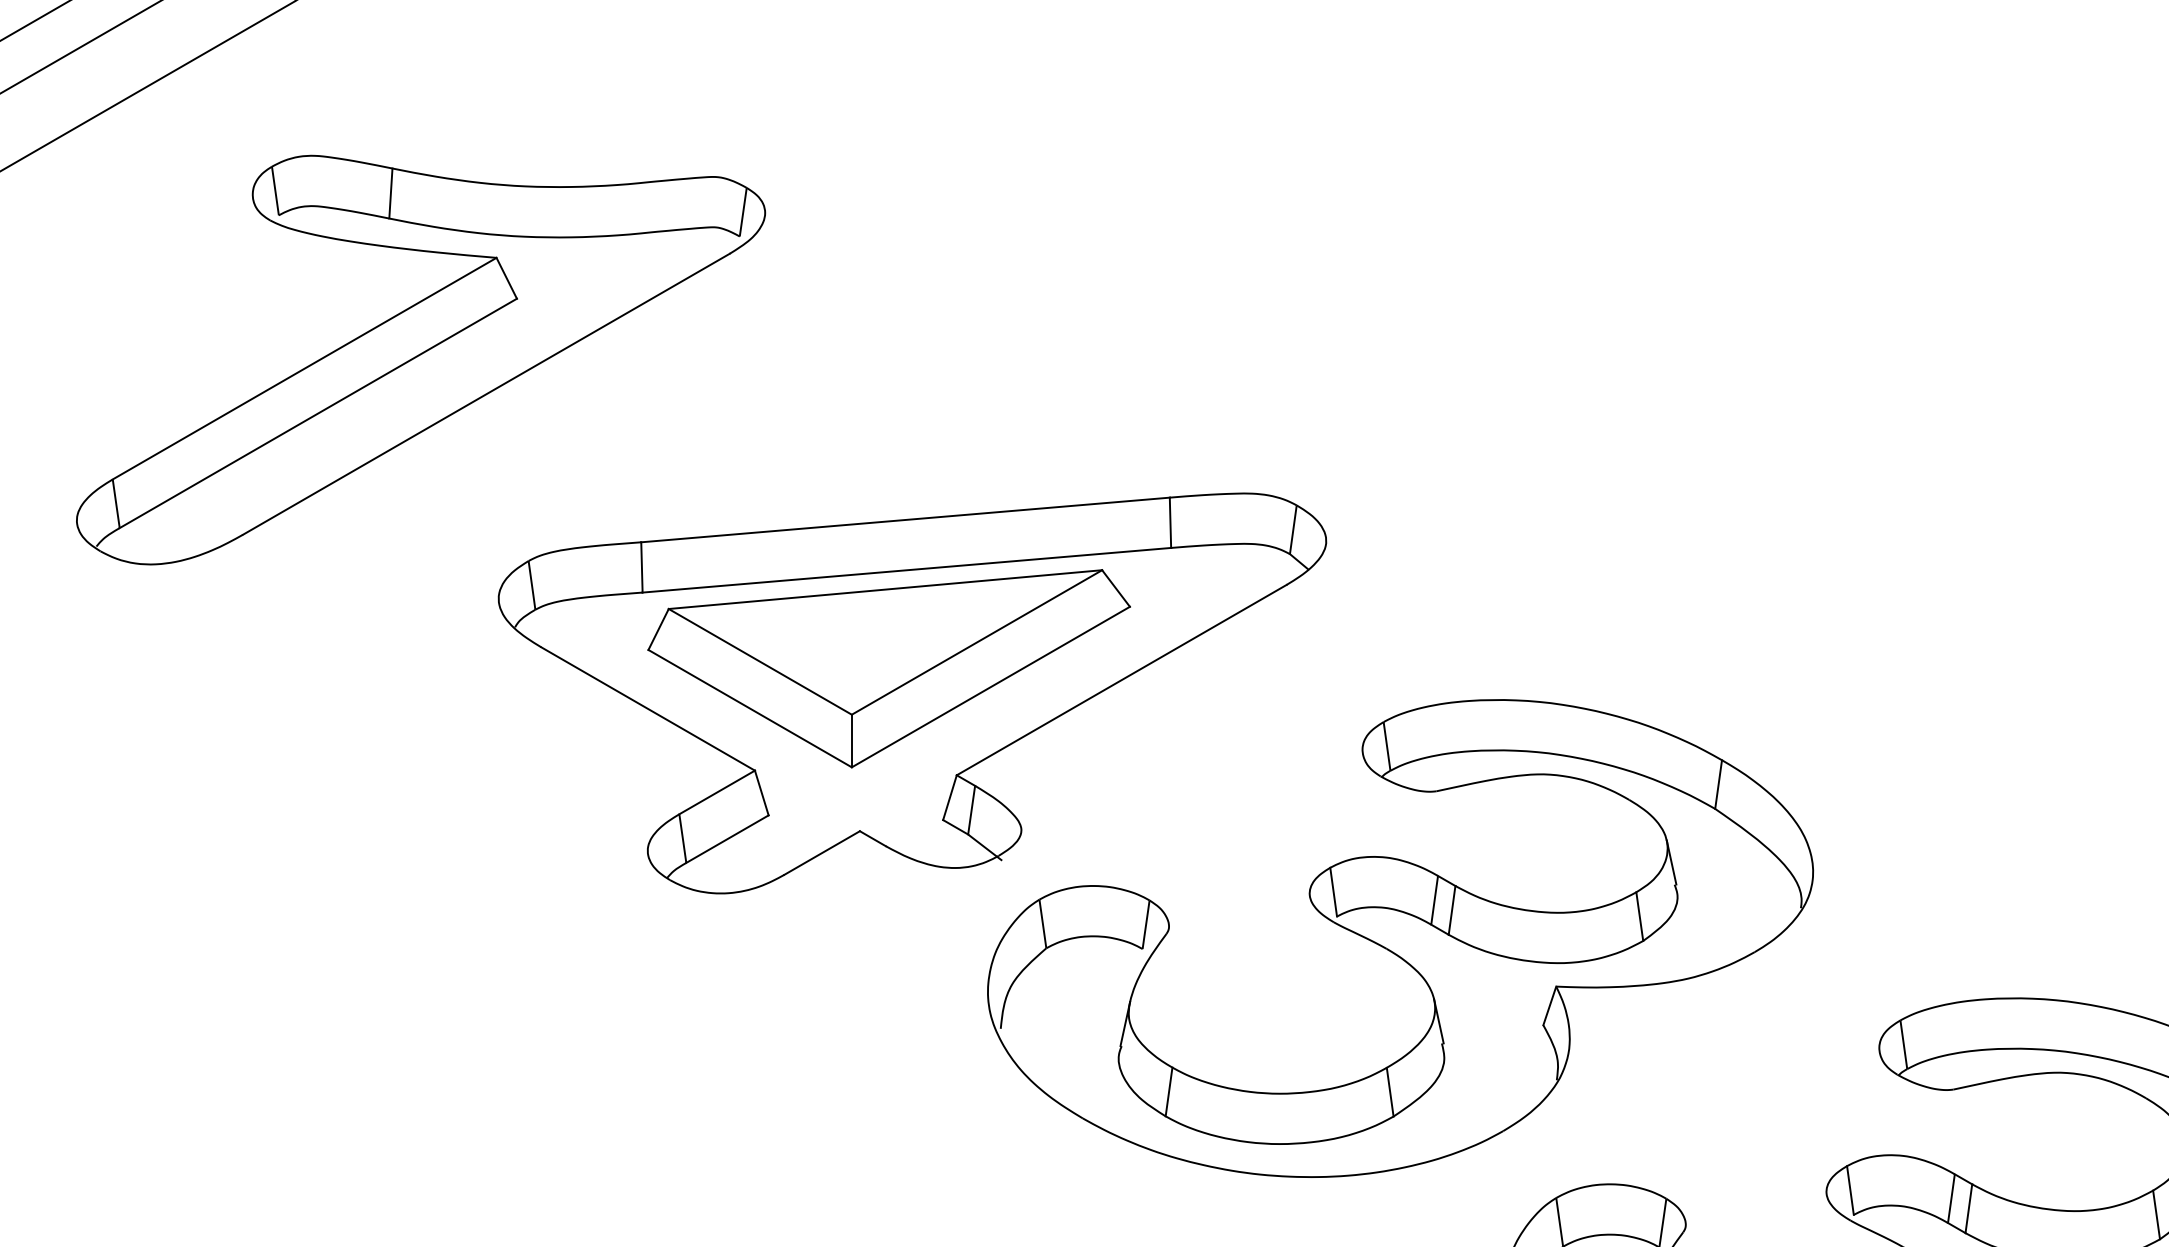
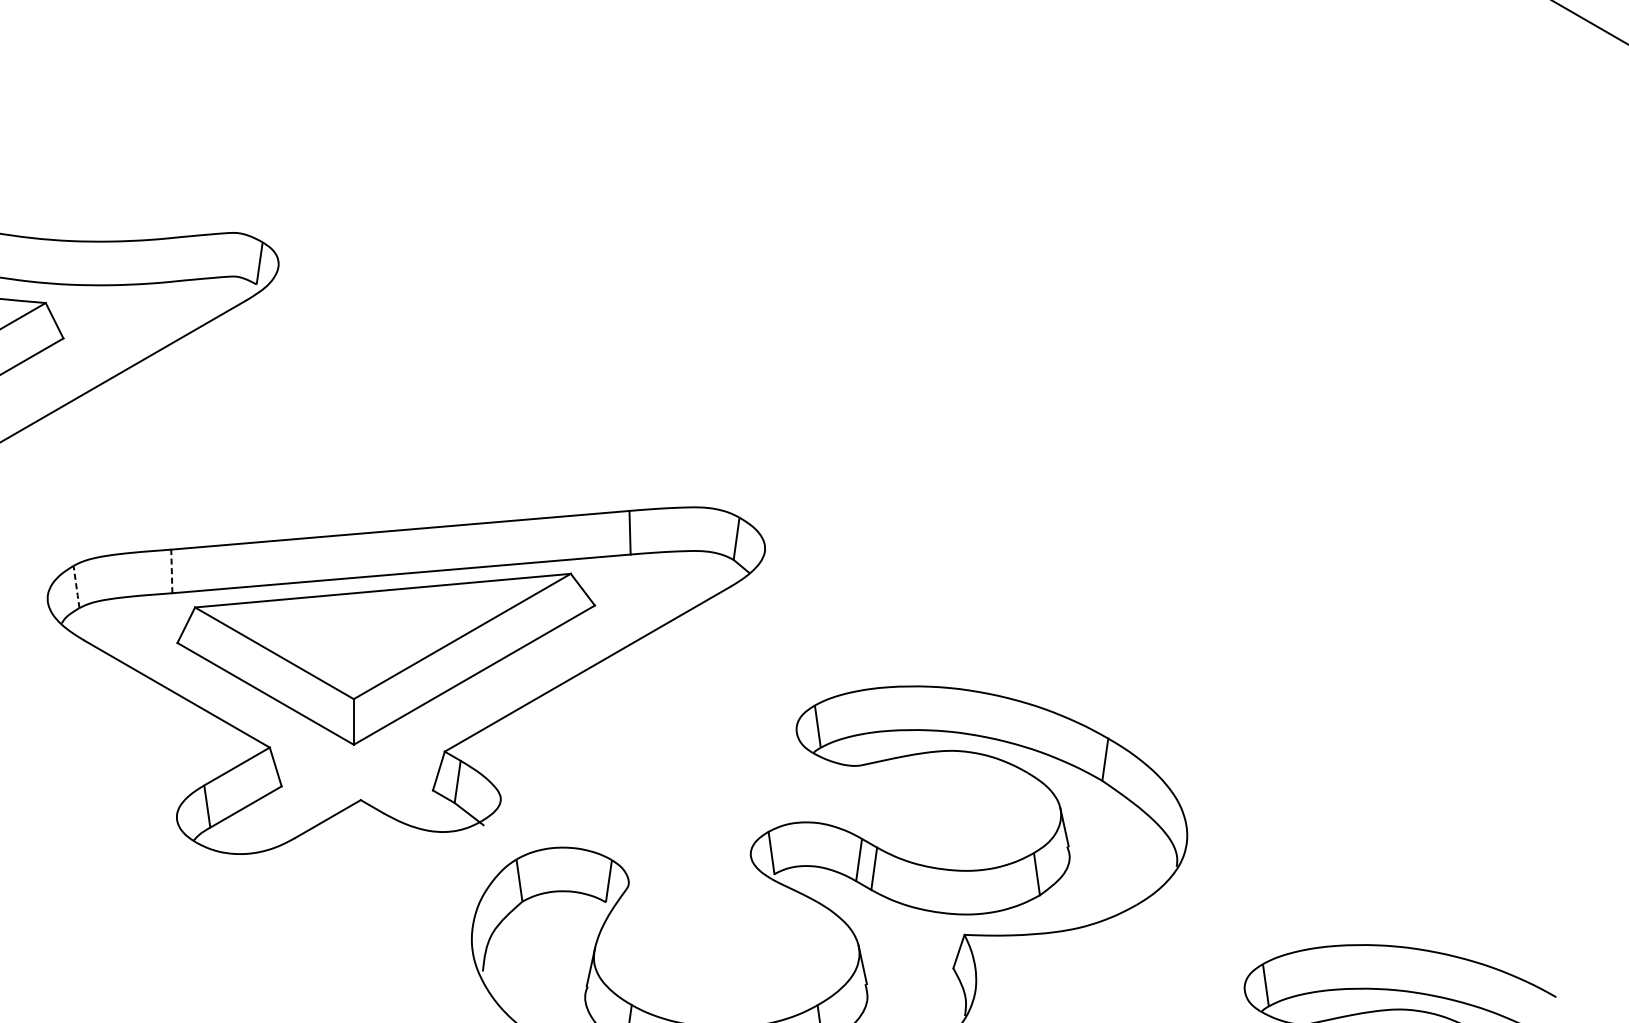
line: (641, 566) -> (171, 570), solid -> dashed
line: (532, 585) -> (76, 587), solid -> dashed

